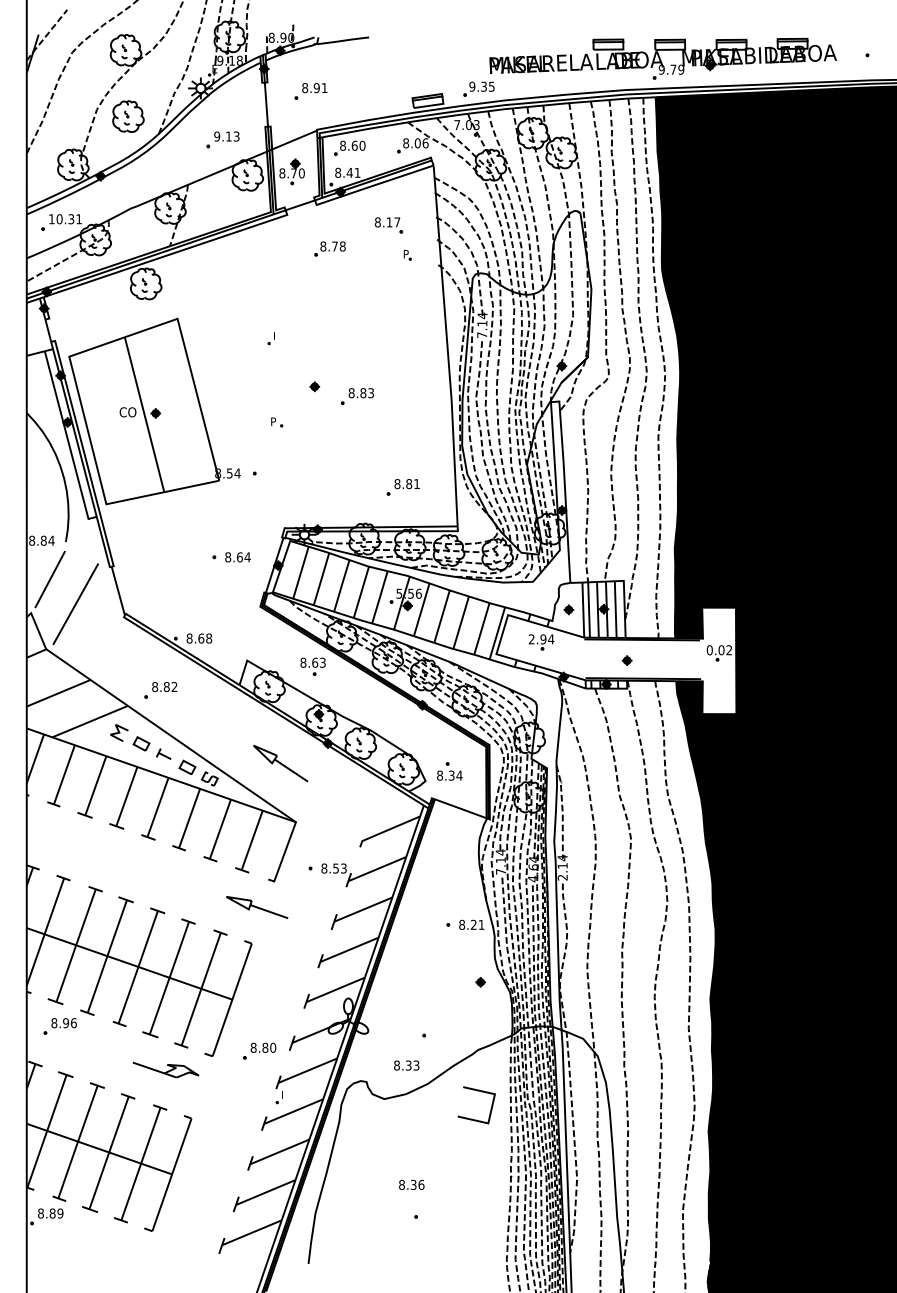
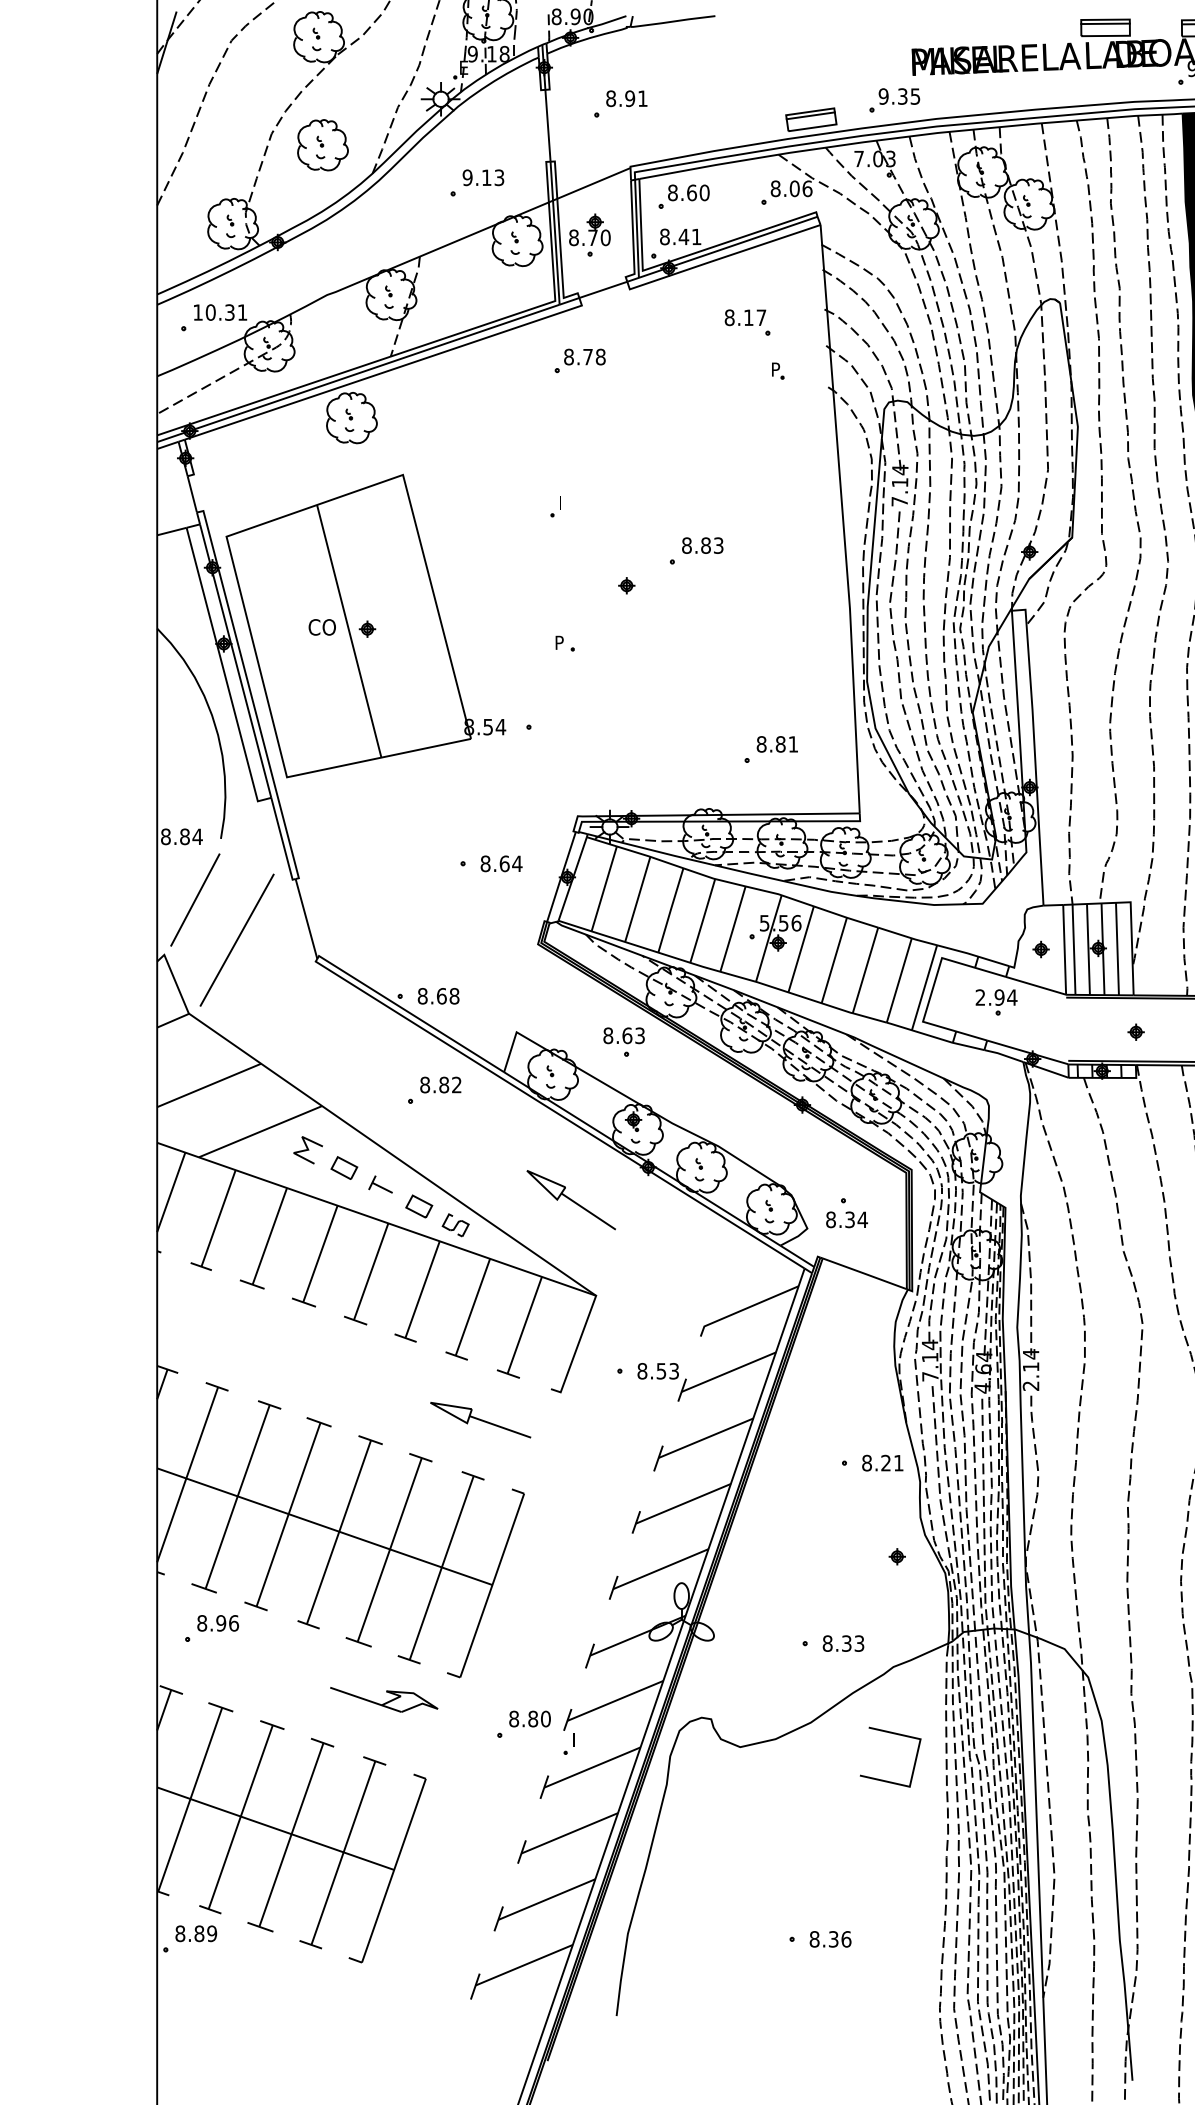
part: (329, 248) -> (579, 360), moved
part: (356, 396) -> (694, 551), moved
part: (160, 690) -> (433, 1090), moved
part: (257, 907) -> (481, 1420), moved
part: (259, 1050) -> (523, 1723), moved
text: (406, 1065) -> (843, 1643), moved
text: (411, 1184) -> (830, 1938), moved

